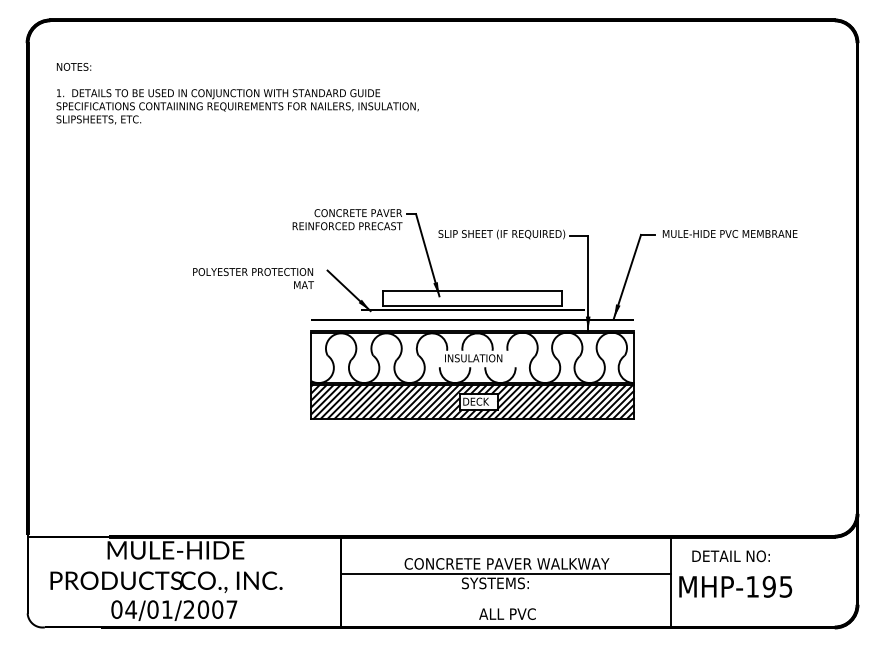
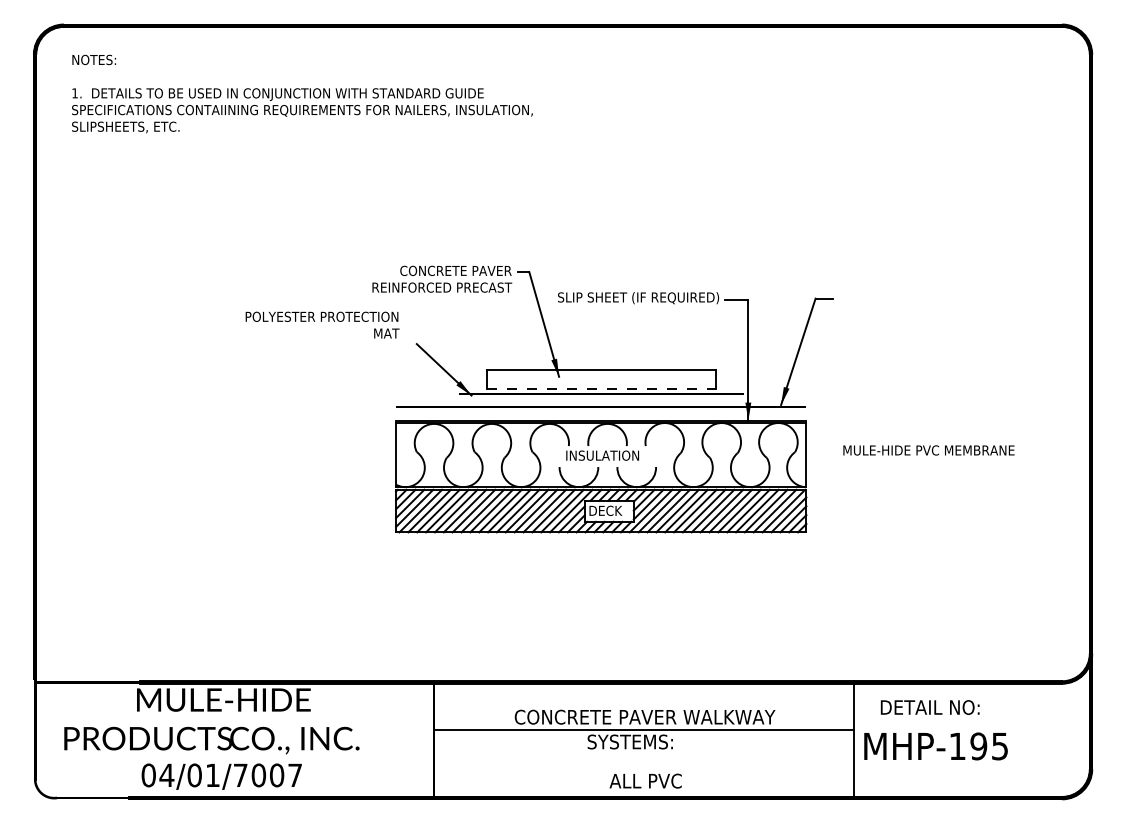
text: (237, 93) -> (302, 93), moved
text: (729, 234) -> (928, 450), moved
text: (253, 278) -> (322, 324), moved
line: (472, 306) -> (601, 389), solid -> dashed
text: (189, 608) -> (240, 774), 04/01/2007 -> 04/01/7007

